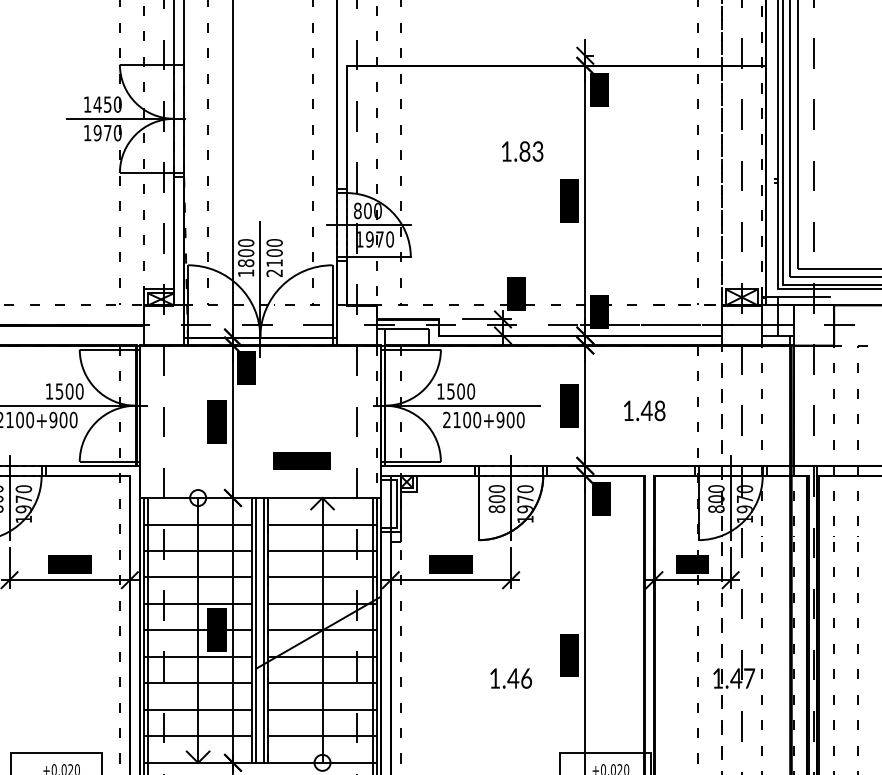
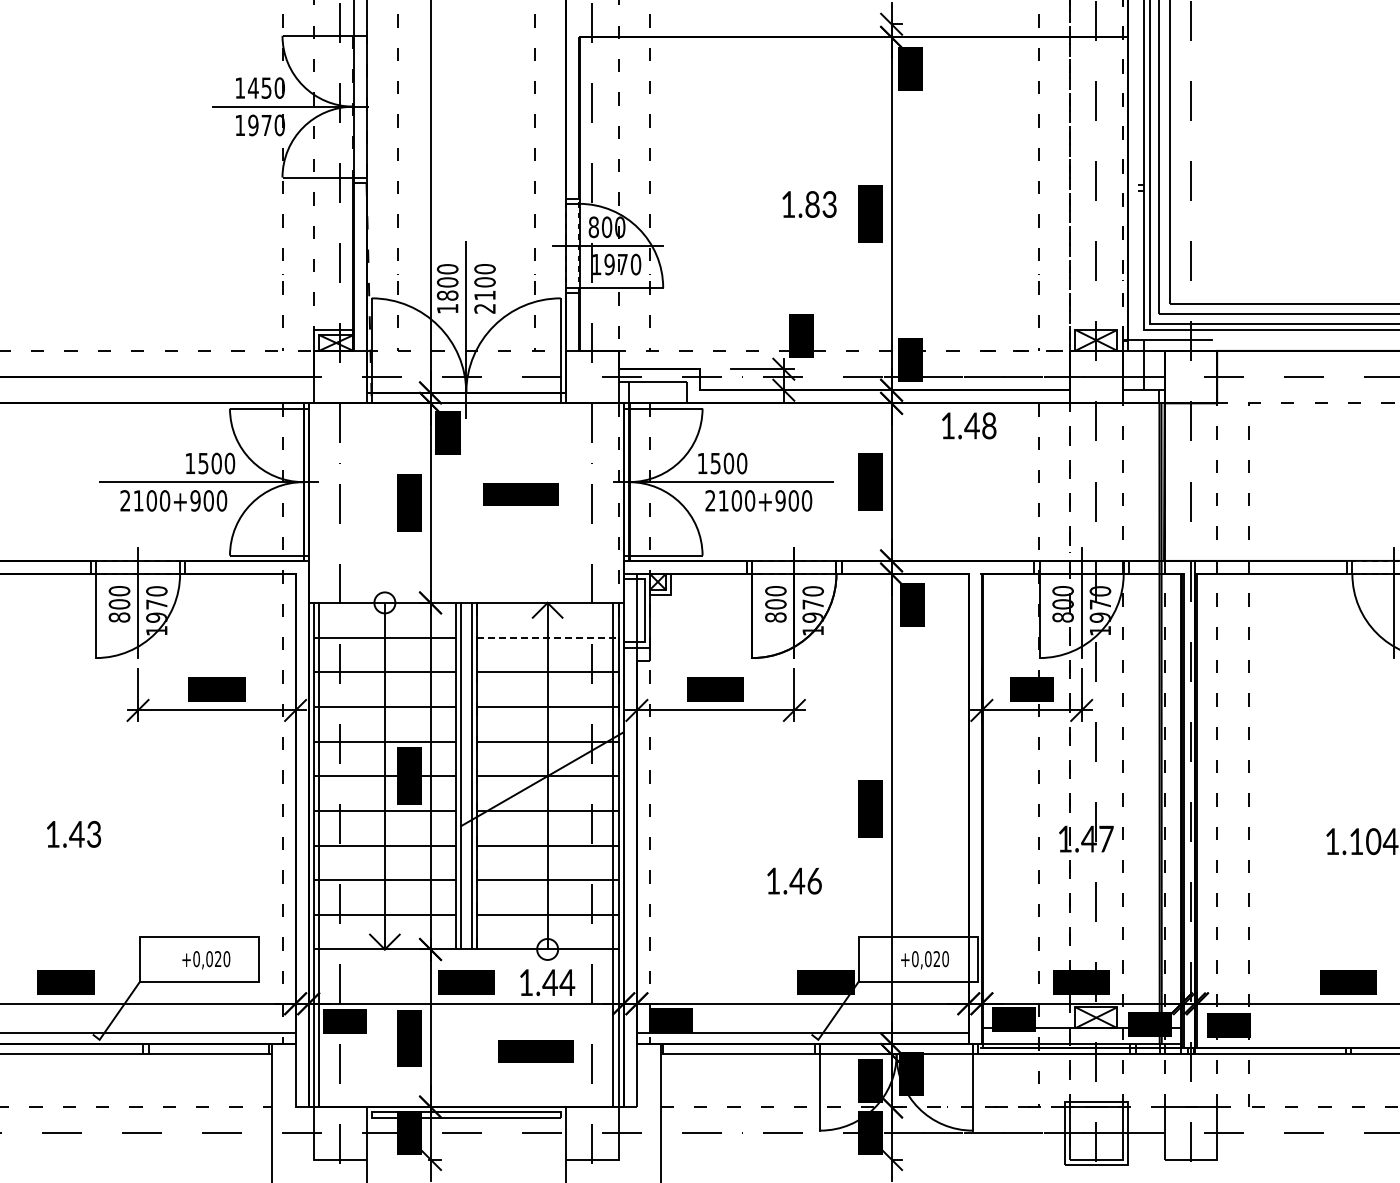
text: (522, 151) -> (809, 204), moved
text: (644, 410) -> (969, 425), moved
text: (301, 461) -> (520, 494), moved
line: (322, 524) -> (547, 637), solid -> dashed
text: (511, 678) -> (794, 880), moved

